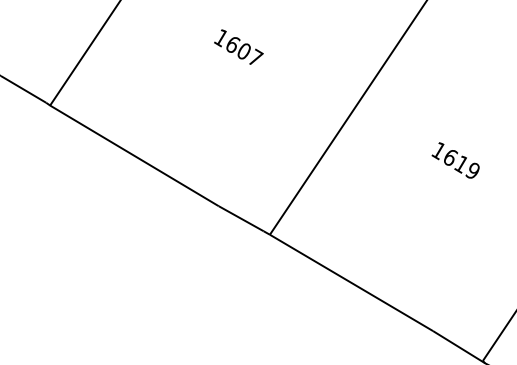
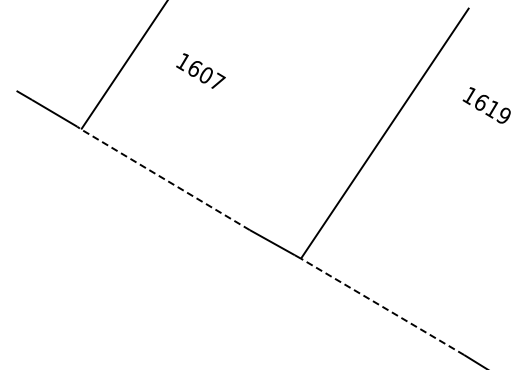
text: (238, 46) -> (200, 70), moved
line: (131, 153) -> (162, 177), solid -> dashed
text: (455, 160) -> (486, 105), moved
line: (351, 282) -> (382, 306), solid -> dashed

